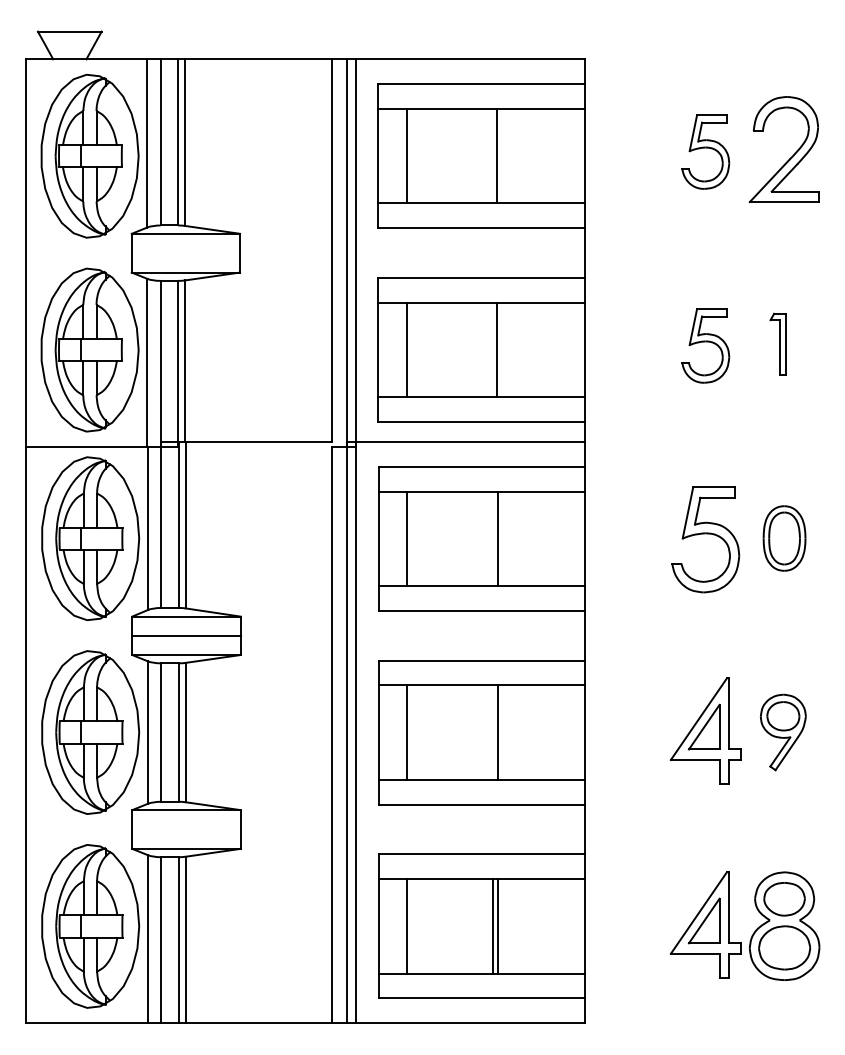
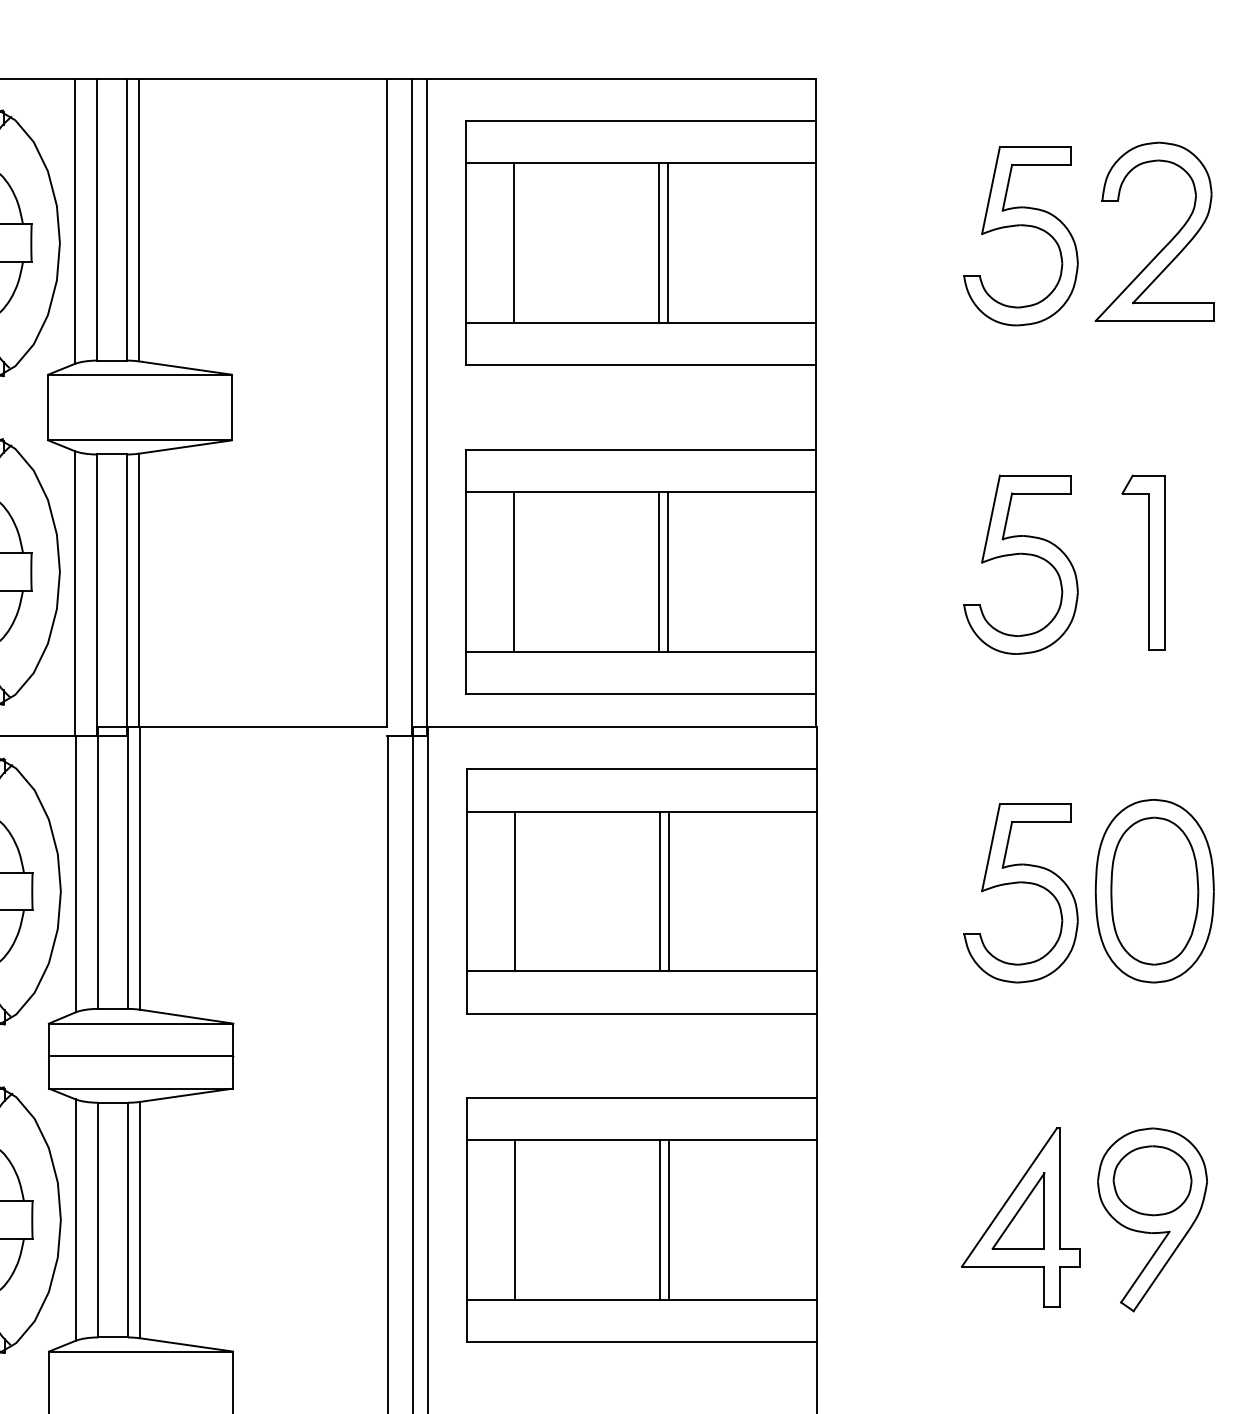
part: (705, 151) -> (1020, 235), size x1.43
line: (492, 156) -> (659, 243), added
part: (777, 344) -> (1142, 562), size x1.67
part: (705, 345) -> (1020, 564), size x1.43
line: (492, 350) -> (659, 572), added
line: (492, 538) -> (659, 891), added
part: (784, 538) -> (1154, 891), size x1.67
line: (492, 732) -> (659, 1219), added
part: (783, 732) -> (1152, 1219), size x1.43

